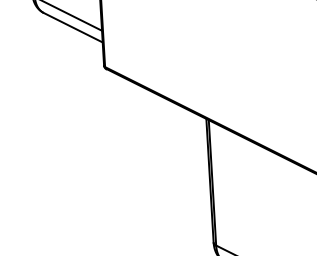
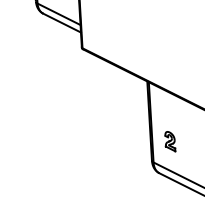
part: (242, 212) -> (170, 141), added

